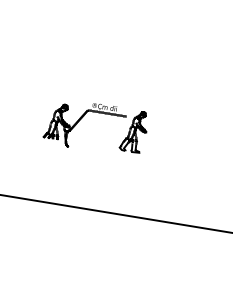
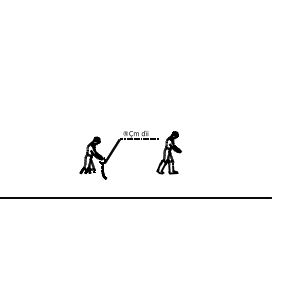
part: (98, 112) -> (130, 139), moved

